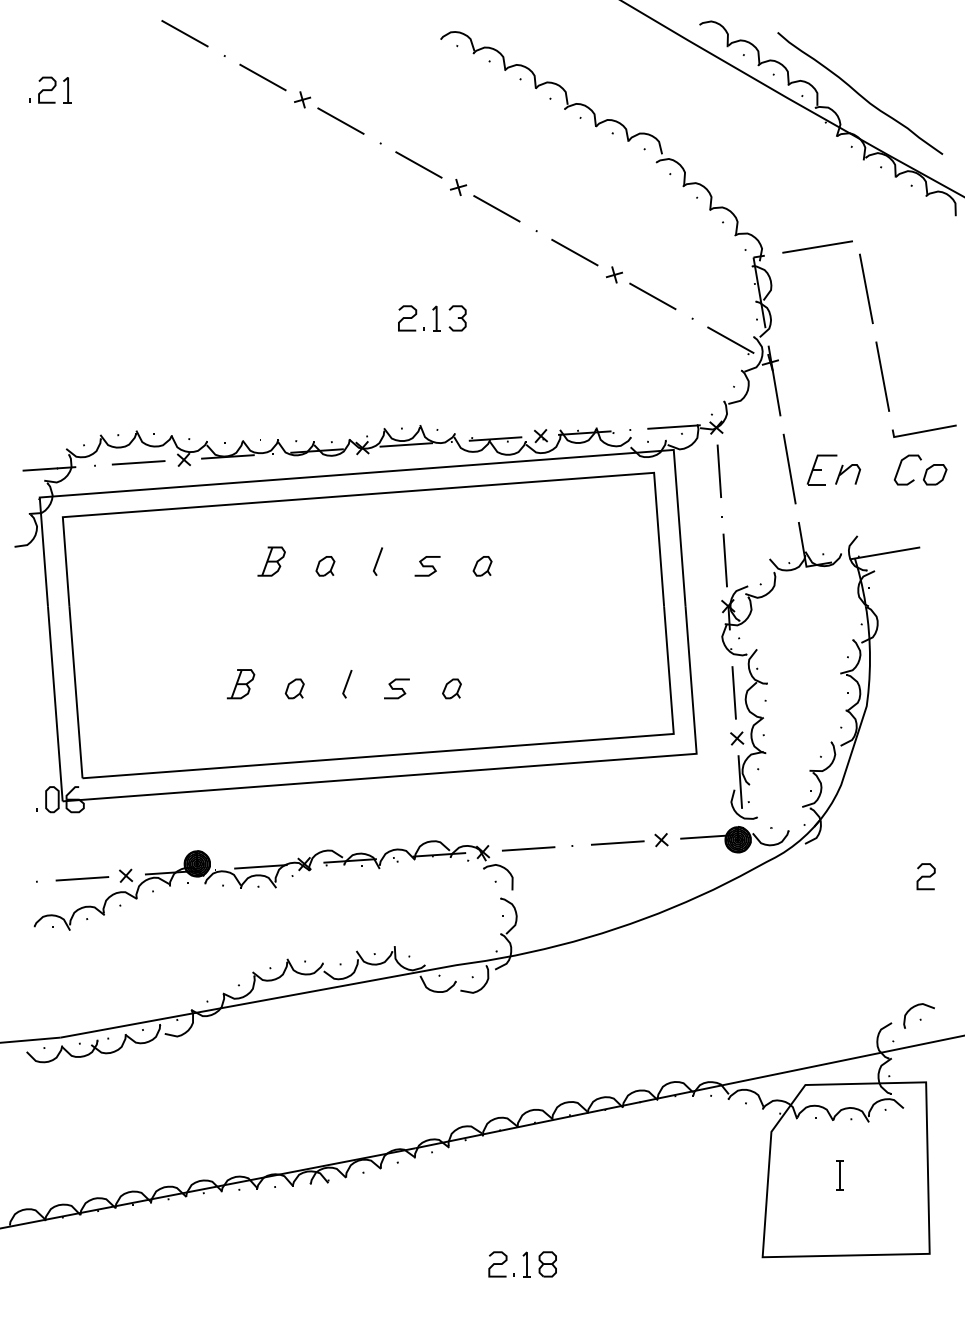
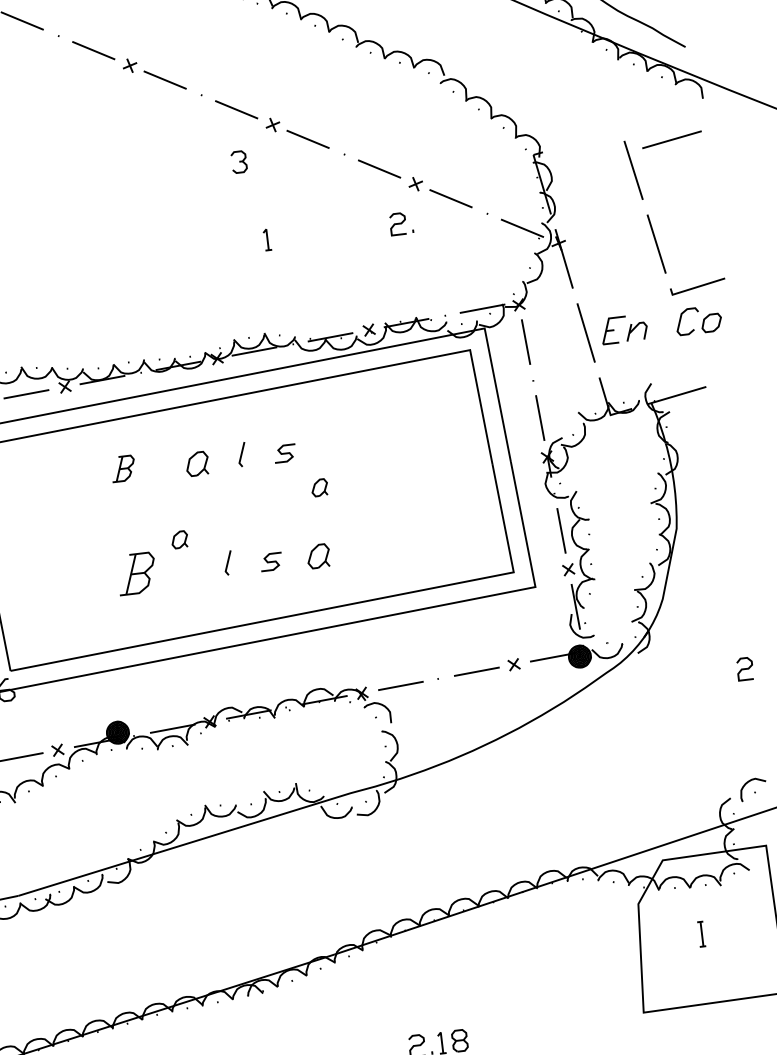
line: (817, 246) -> (671, 139), moved
part: (411, 318) -> (401, 223), moved
part: (457, 318) -> (239, 162), moved
part: (271, 561) -> (123, 468), moved
part: (325, 566) -> (197, 464), size x1.4
part: (482, 566) -> (319, 487), moved
part: (240, 684) -> (136, 574), size x1.6
part: (294, 688) -> (179, 539), moved
part: (451, 688) -> (318, 556), size x1.4

